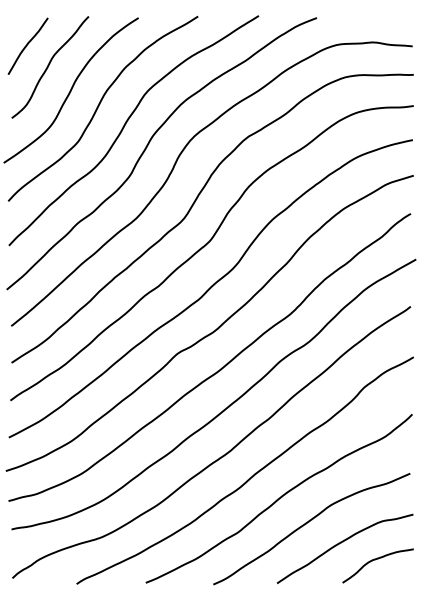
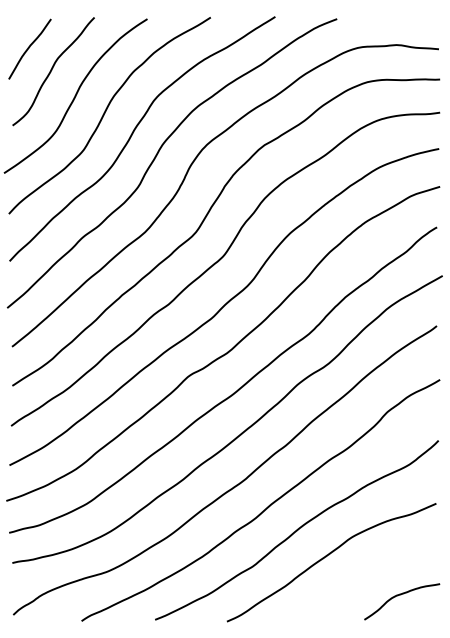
curve: (340, 544) -> (362, 578), removed

